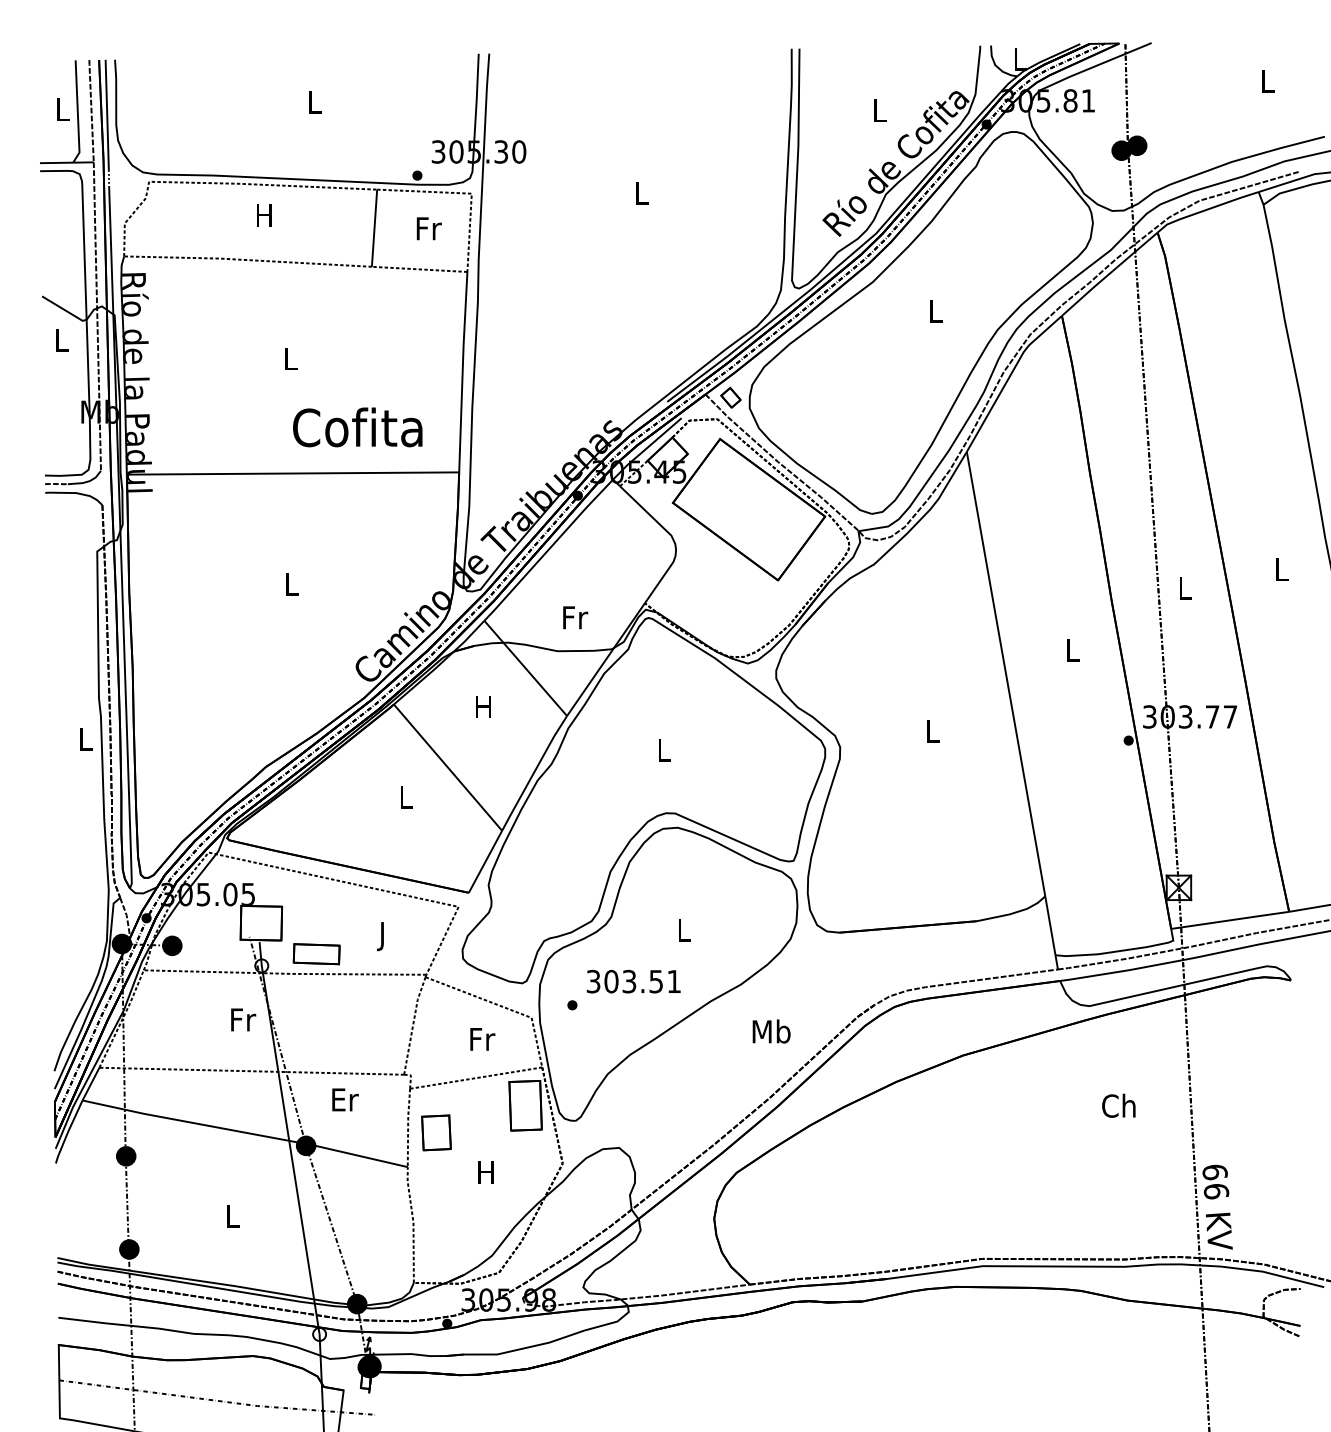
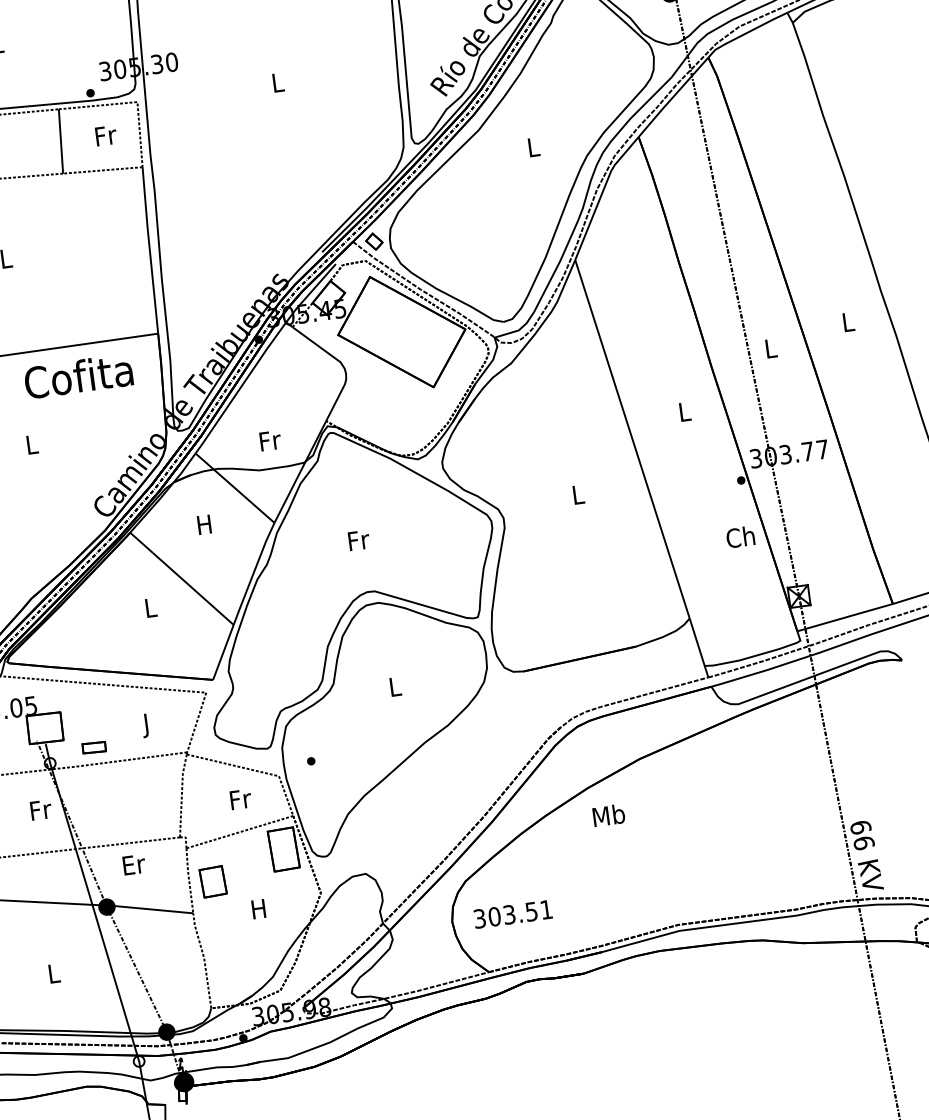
text: (357, 427) -> (78, 376), moved
text: (664, 750) -> (358, 540), L -> Fr
part: (316, 954) -> (94, 747), size x0.6
text: (633, 981) -> (512, 914), moved
text: (771, 1031) -> (608, 815), moved
text: (1118, 1105) -> (740, 536), moved

